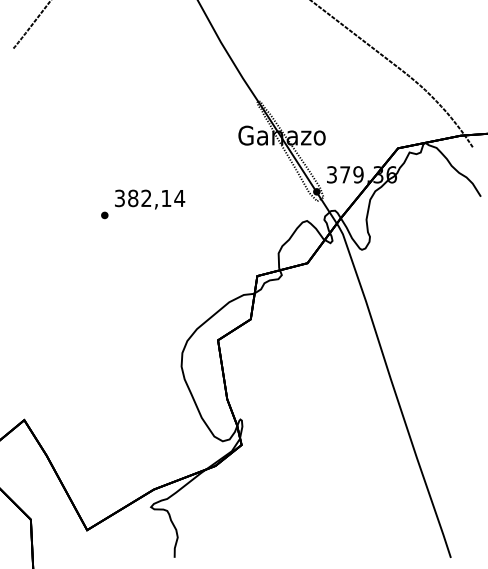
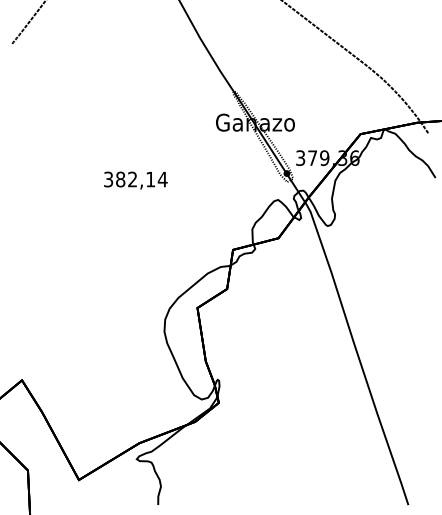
part: (104, 214) -> (94, 194), removed

